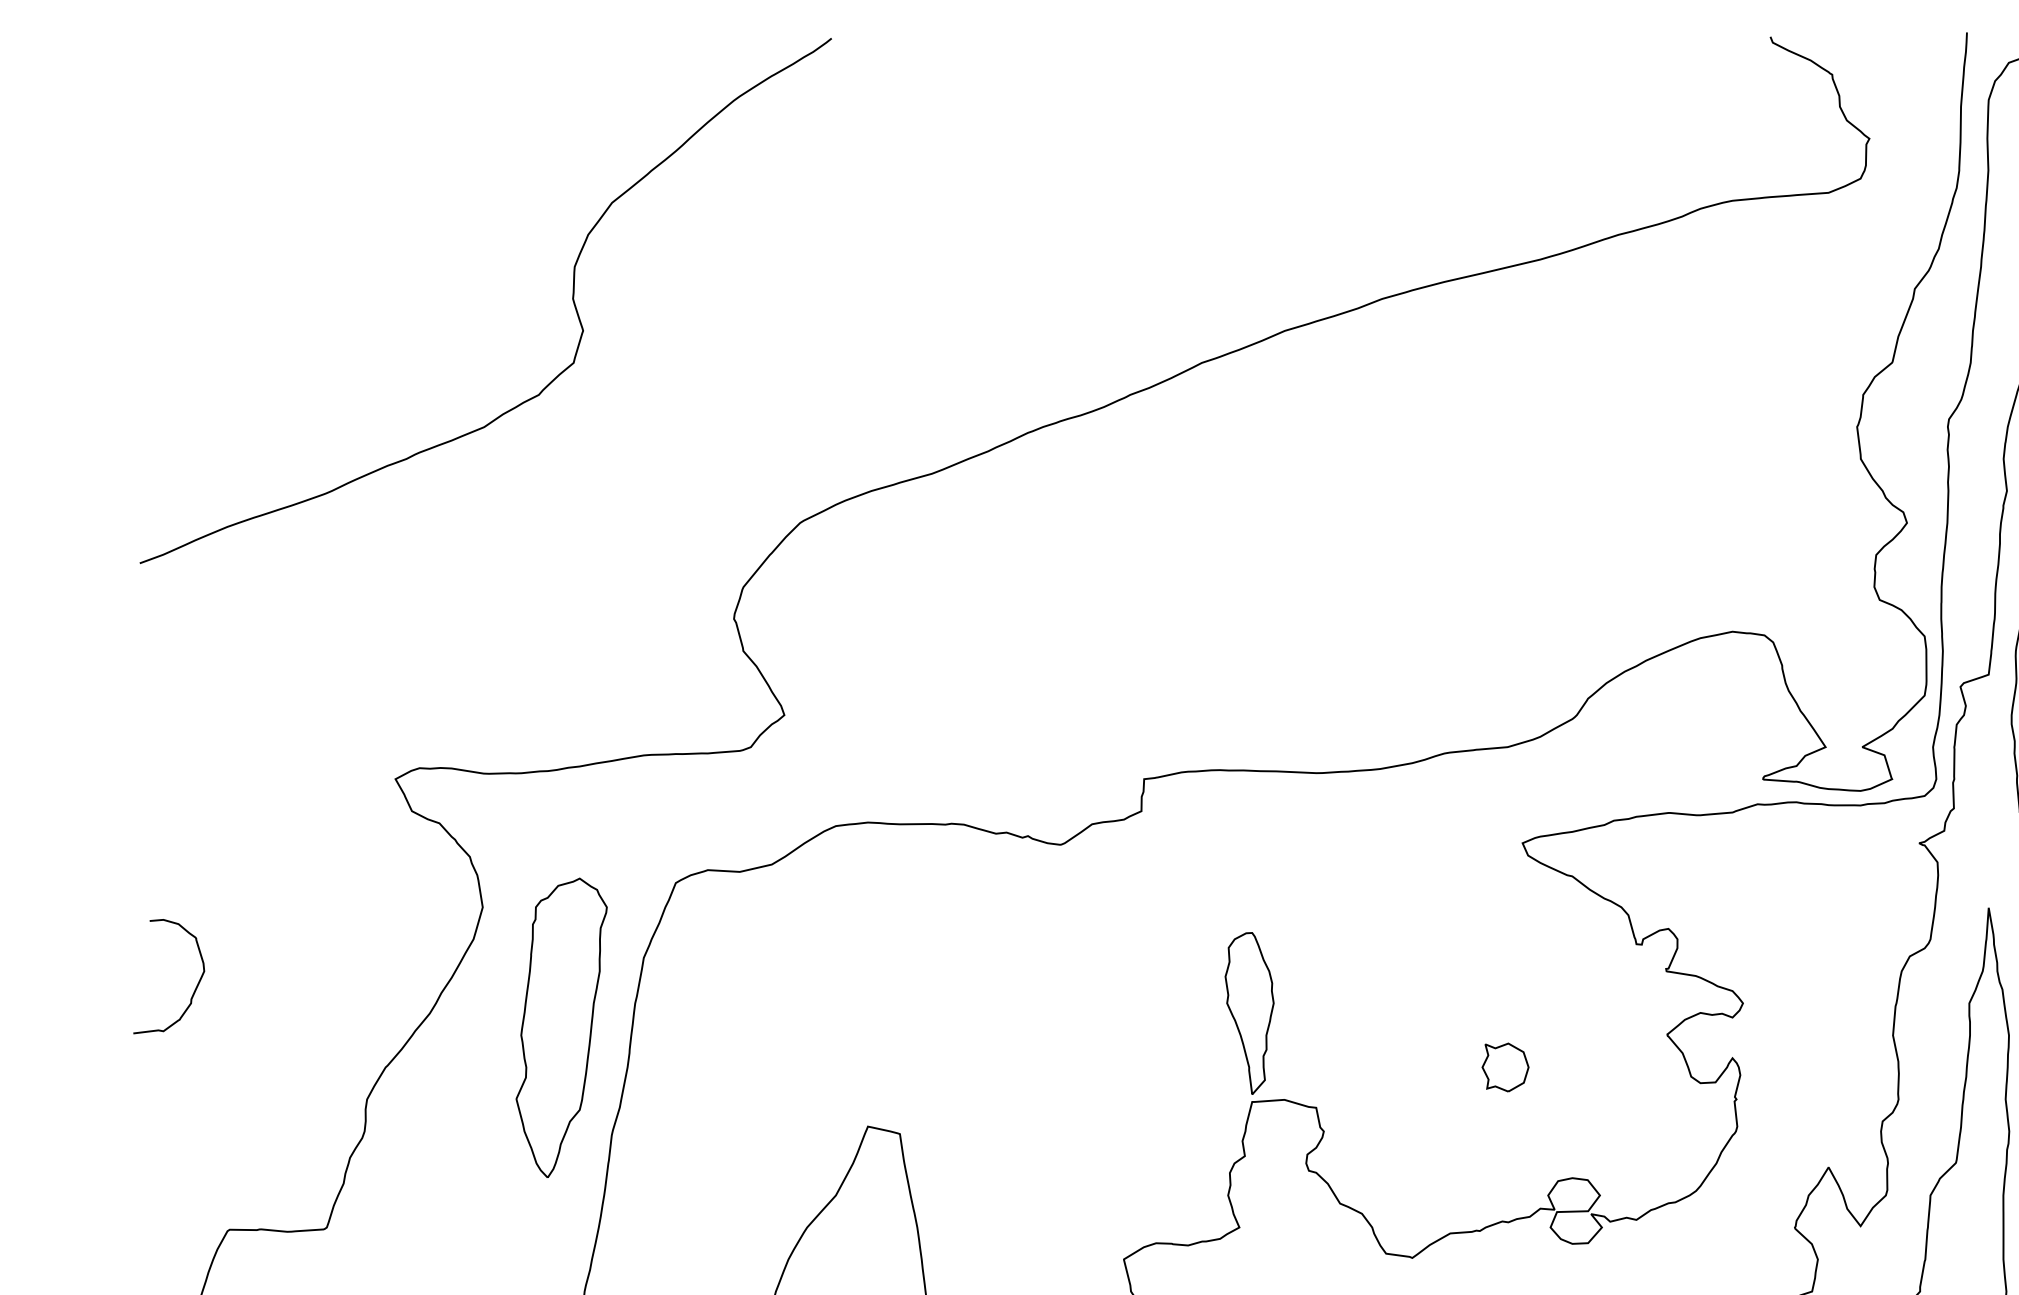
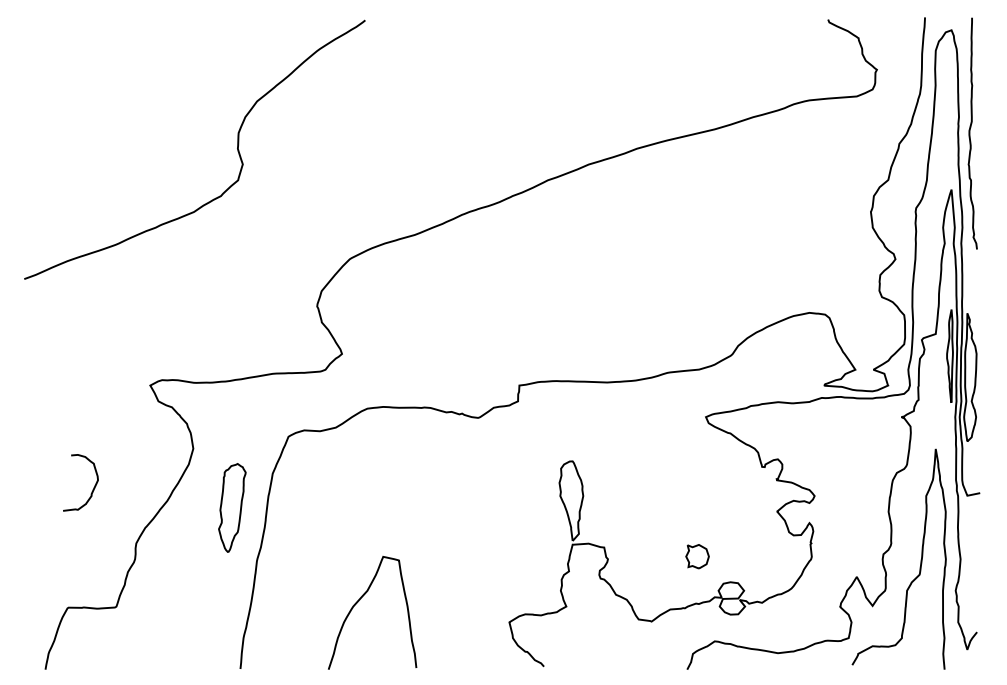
curve: (193, 990) -> (92, 489), moved
part: (562, 1026) -> (232, 507), size x0.6
part: (1505, 1067) -> (697, 556), moved

